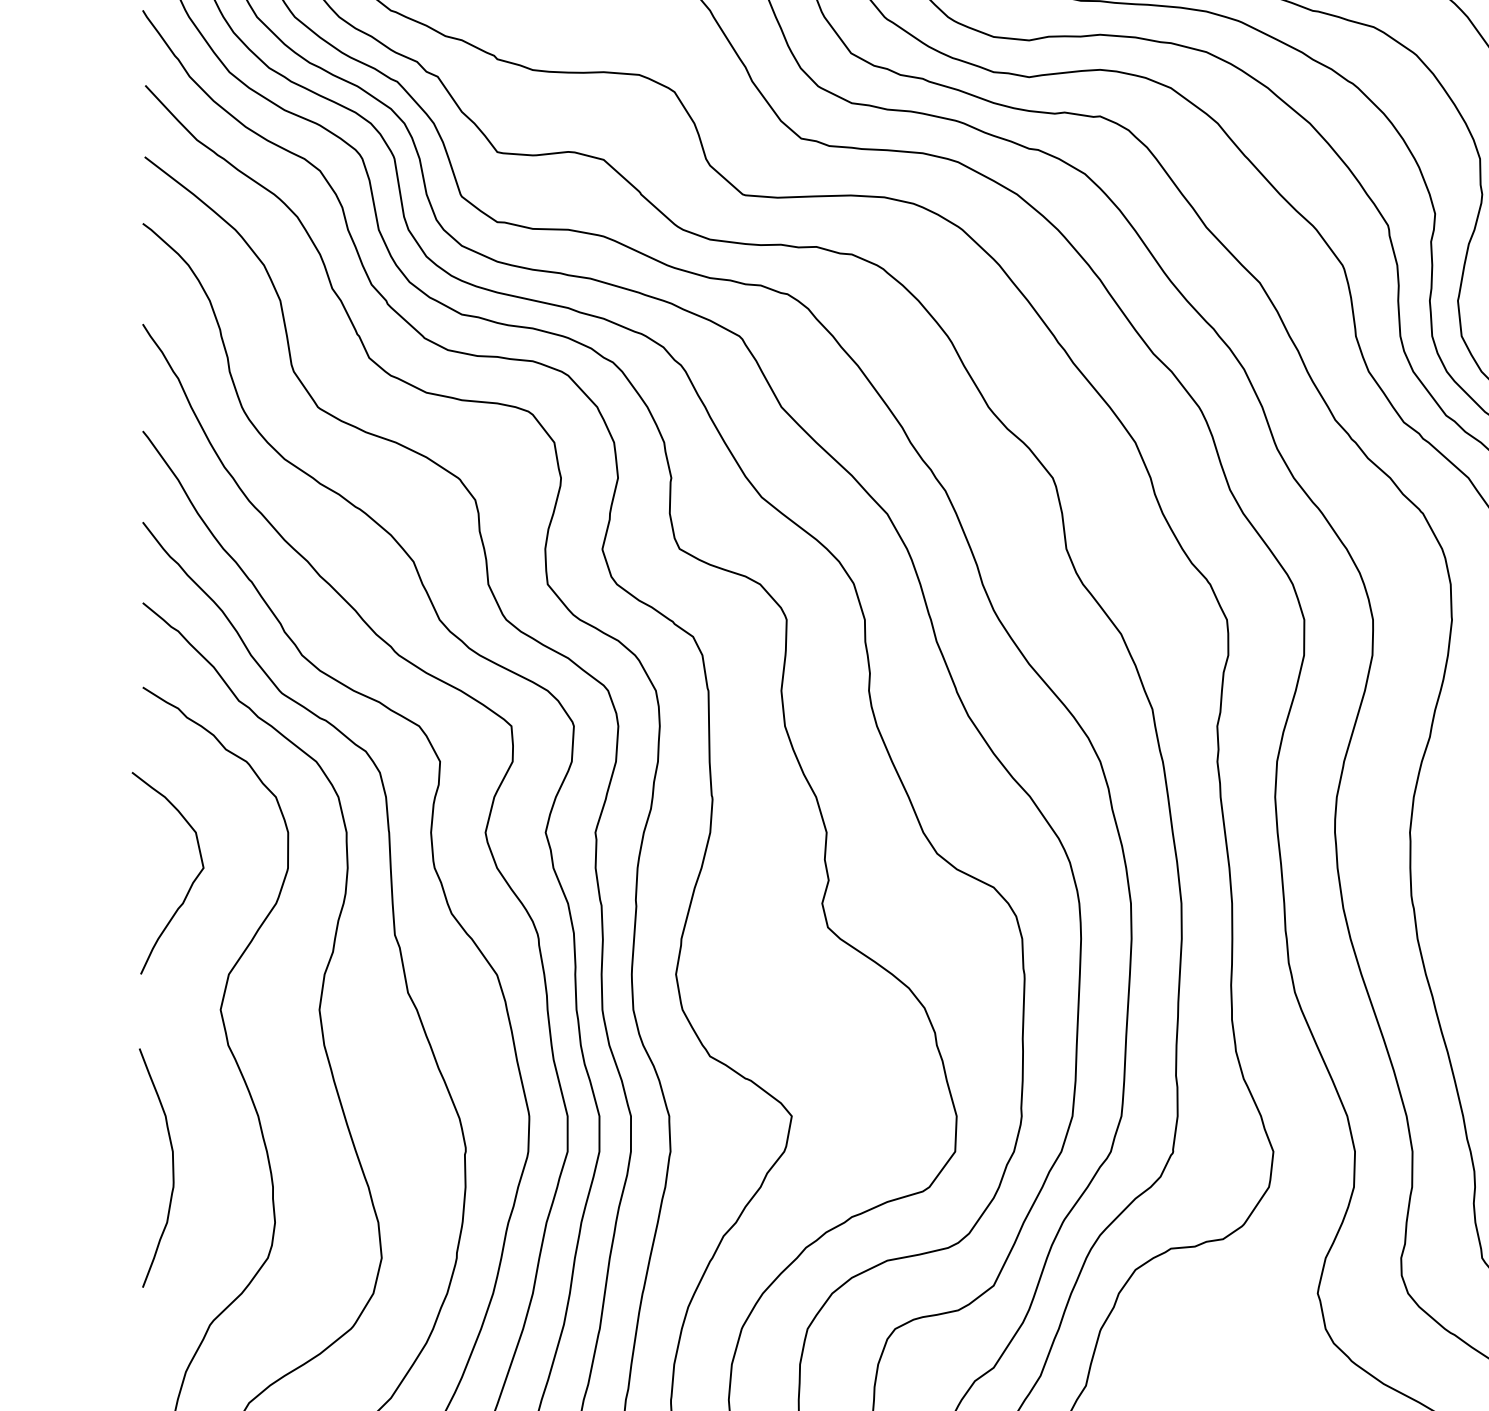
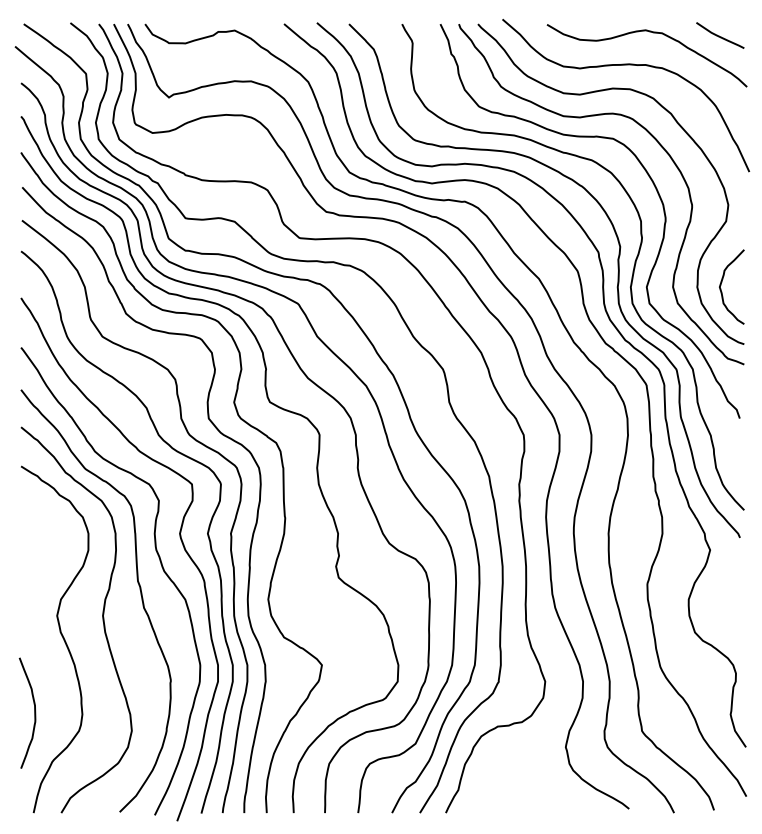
curve: (188, 886) -> (42, 558), removed
curve: (171, 1166) -> (34, 712), moved

